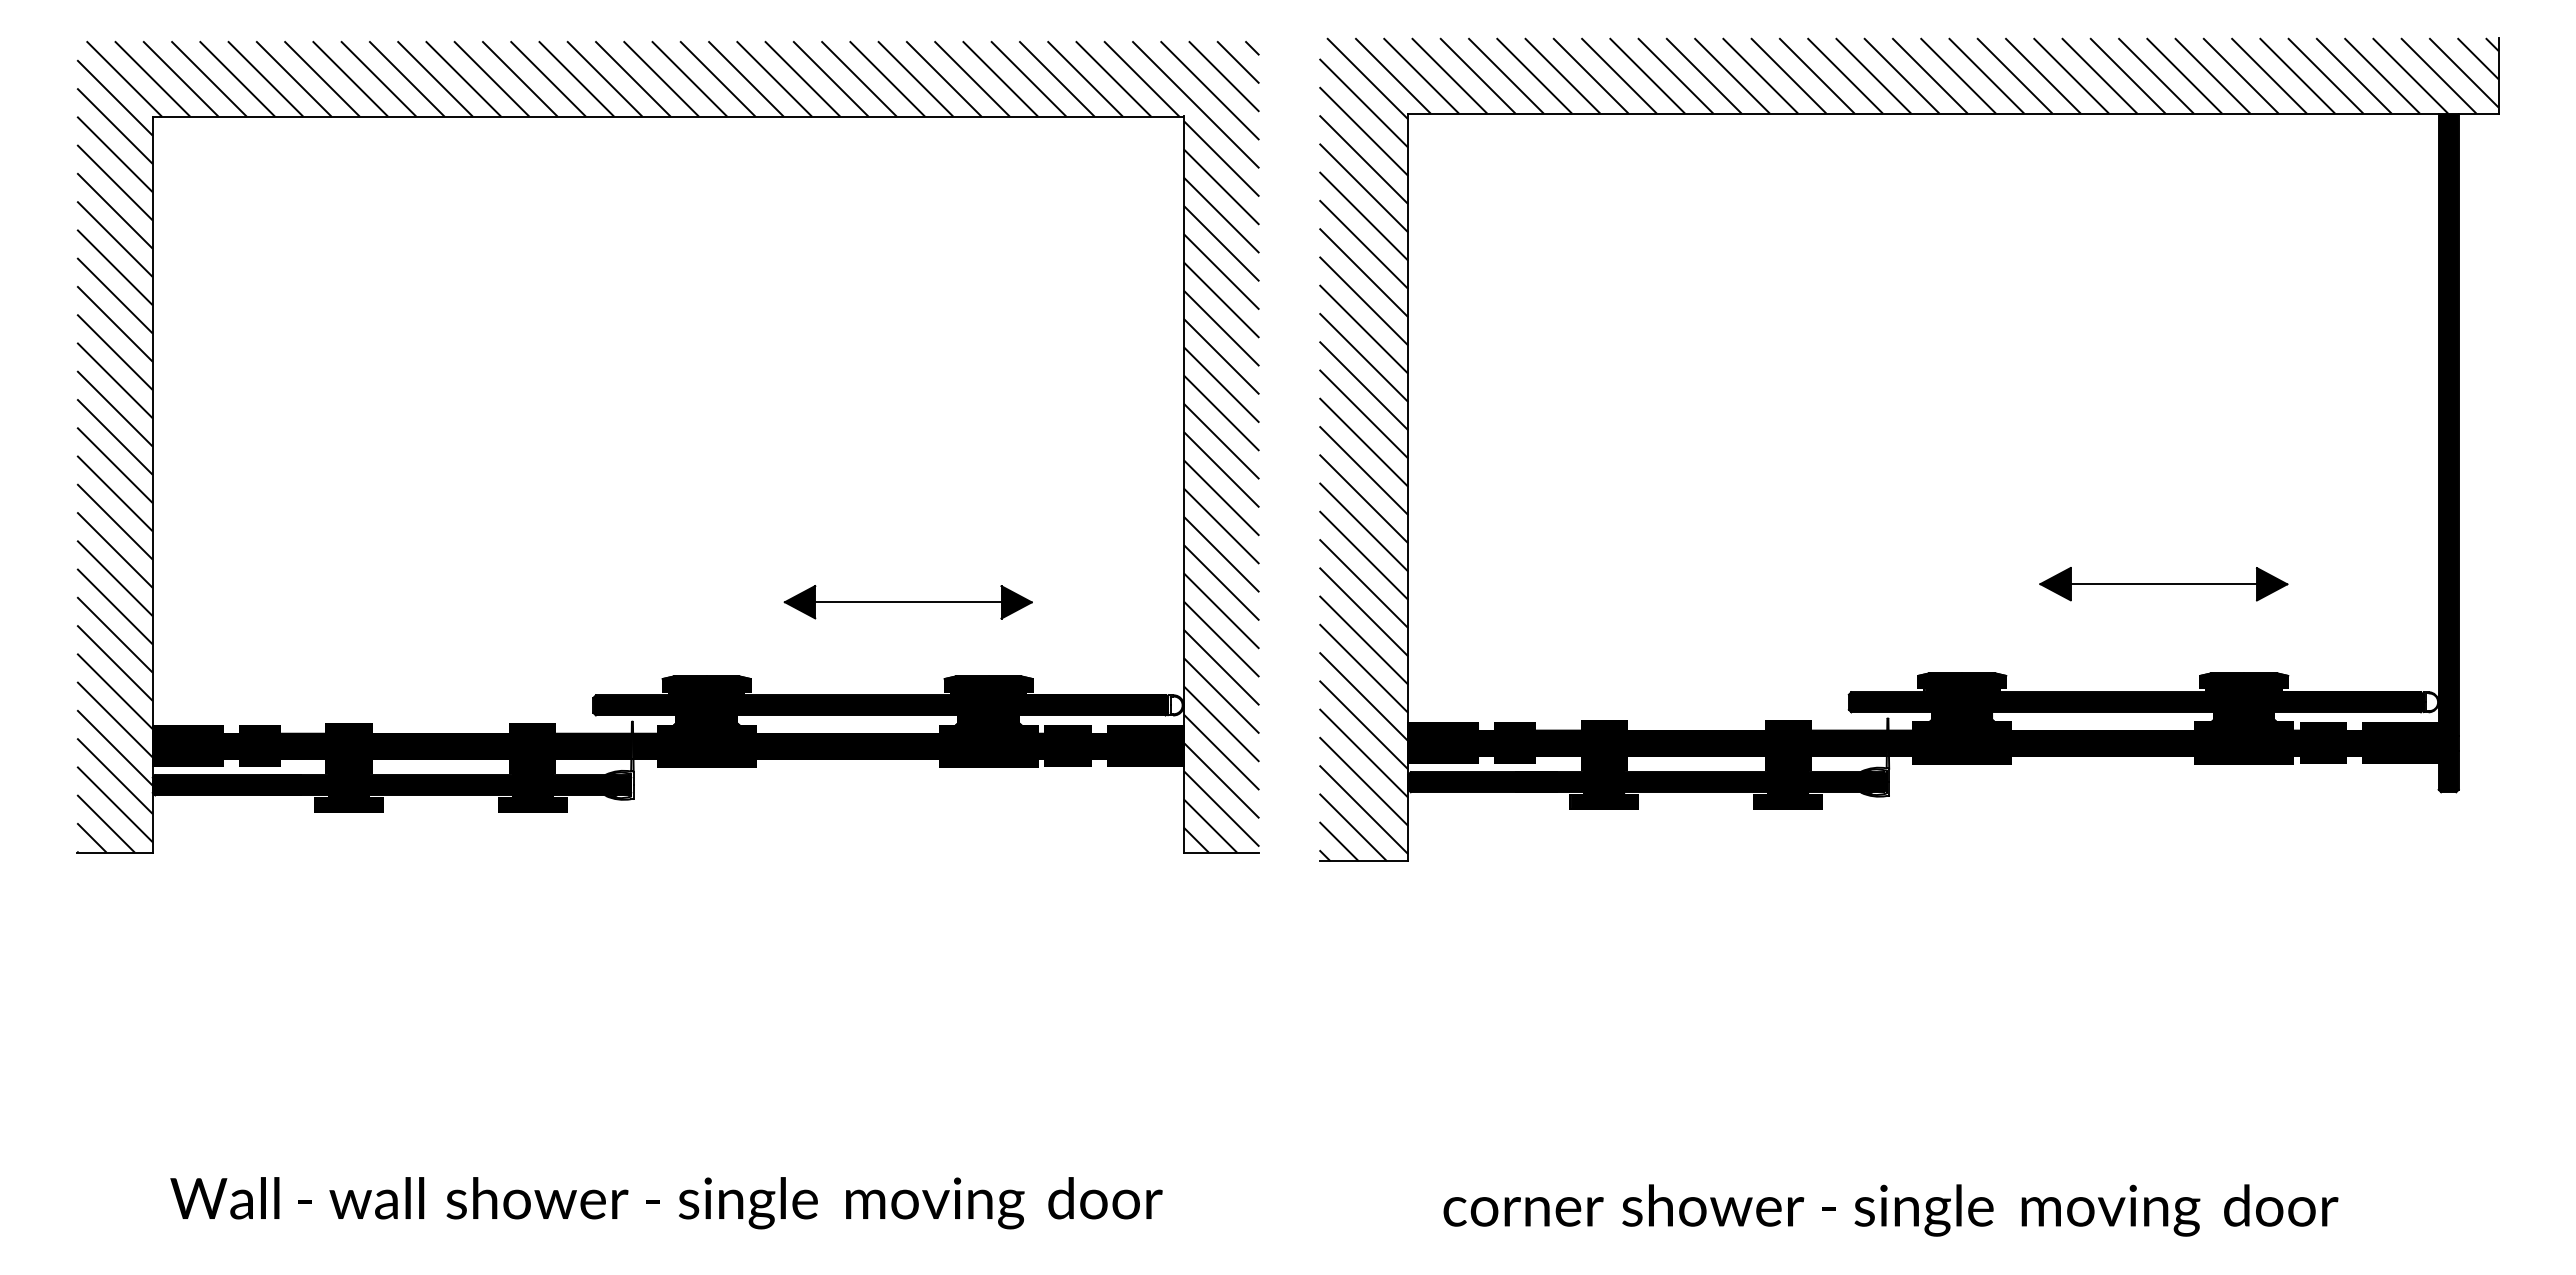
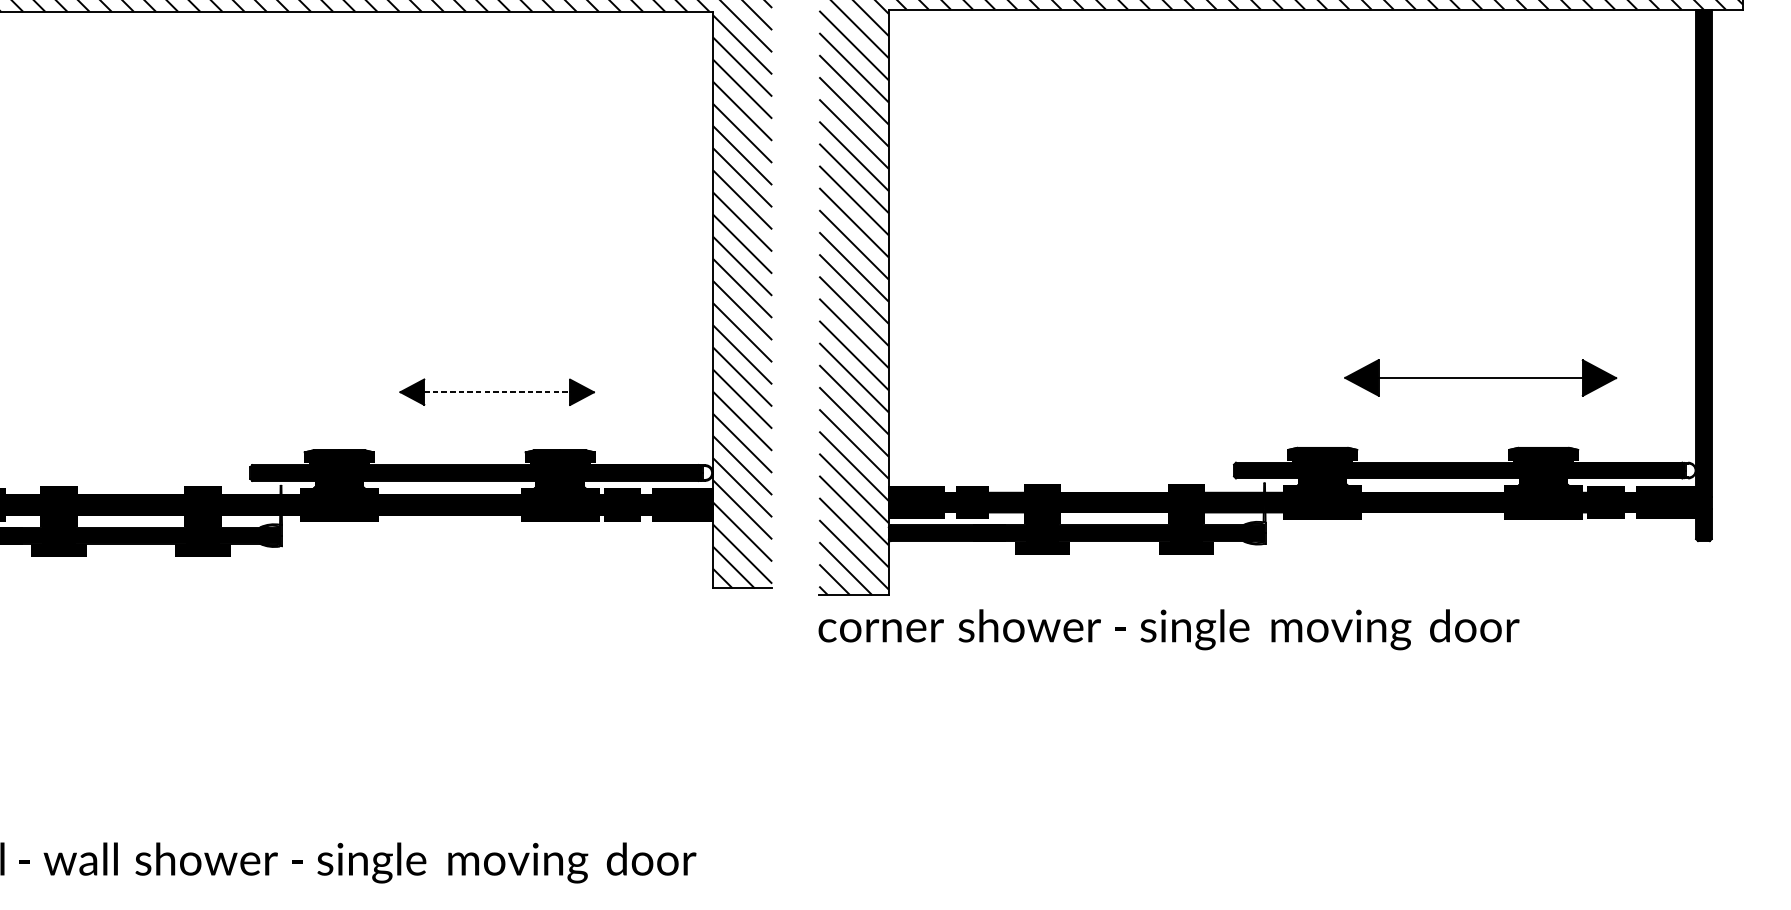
part: (2163, 584) -> (1480, 378), size x1.4
line: (908, 602) -> (497, 392), solid -> dashed
text: (1890, 1210) -> (1168, 629), moved

